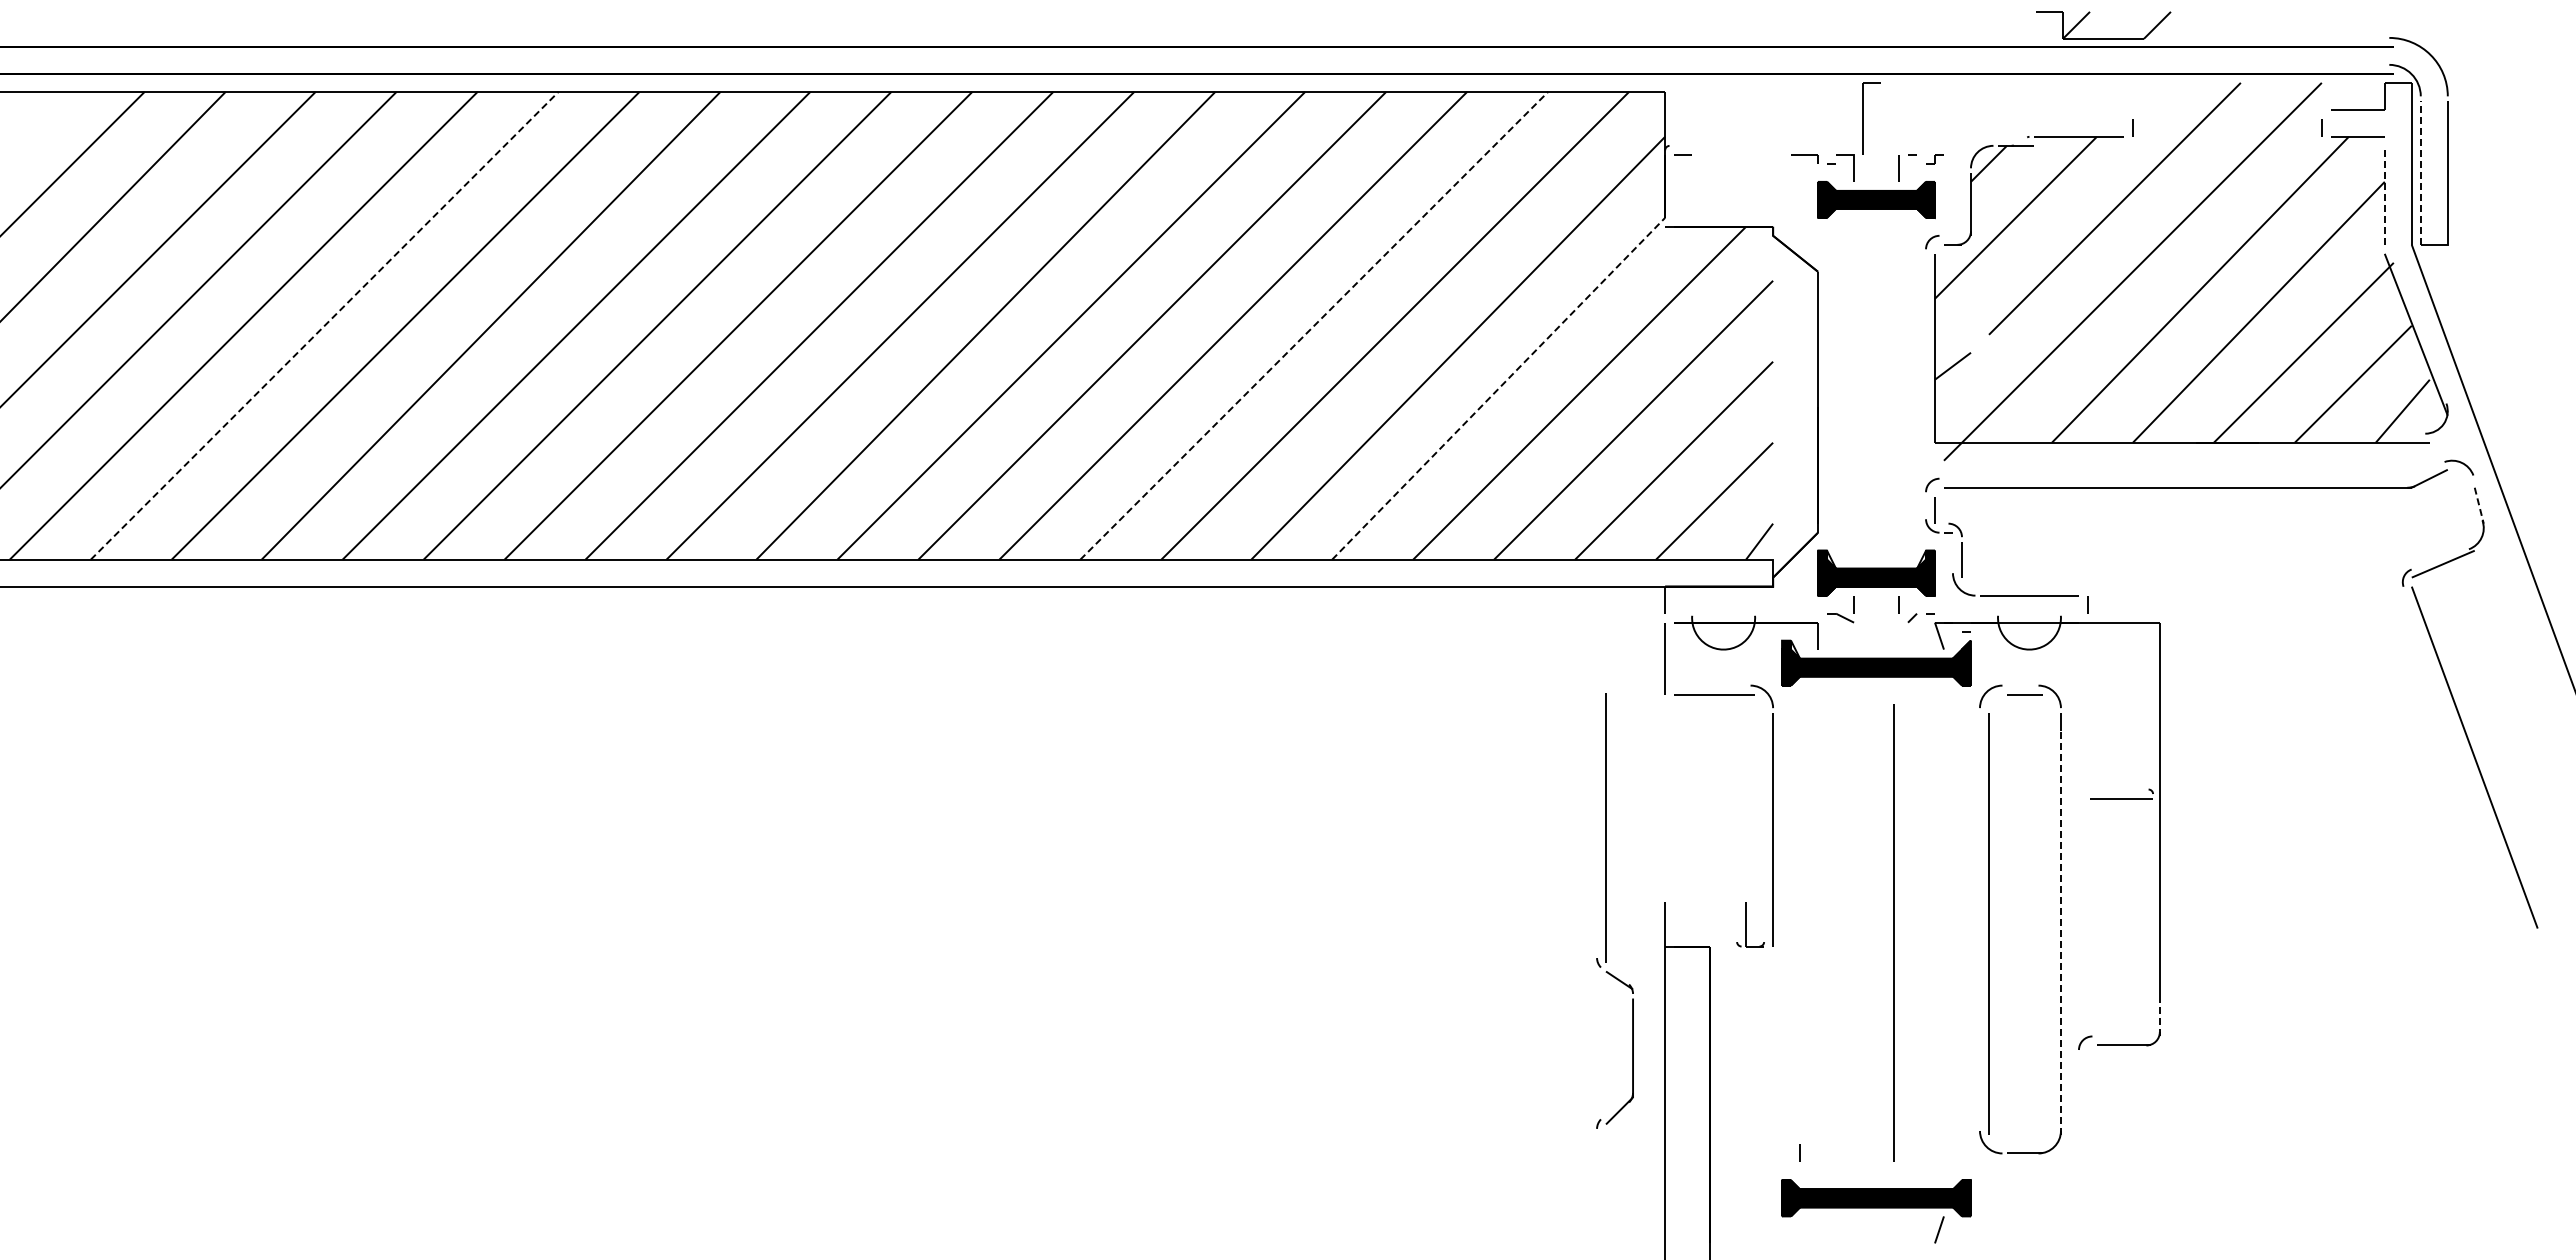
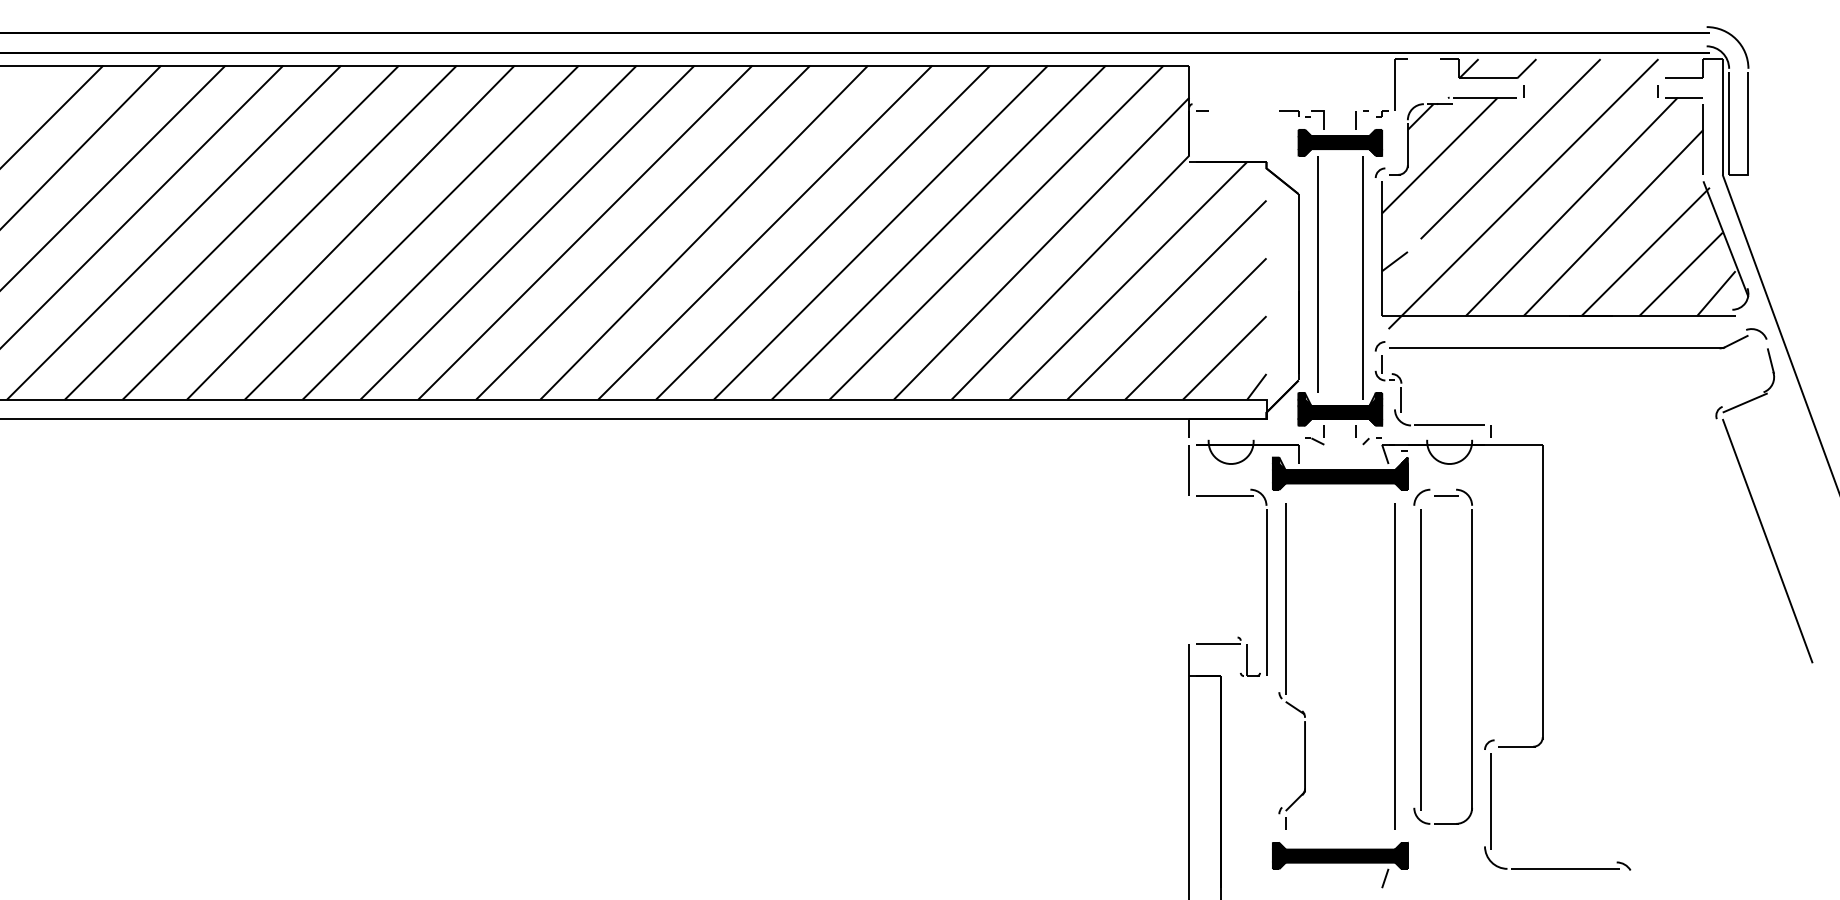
part: (2103, 38) -> (1488, 78), moved
part: (1863, 118) -> (1395, 84), moved
line: (2420, 172) -> (1728, 123), dashed -> solid
line: (2384, 194) -> (1703, 138), dashed -> solid
line: (324, 325) -> (231, 232), dashed -> solid
line: (1314, 325) -> (938, 232), dashed -> solid
line: (1844, 384) -> (1317, 274), added
line: (1498, 388) -> (1070, 277), dashed -> solid
line: (1907, 388) -> (1362, 277), added
line: (2479, 505) -> (1771, 361), dashed -> solid
part: (2121, 793) -> (1218, 640), moved
part: (1606, 910) -> (1286, 658), moved
line: (1893, 932) -> (1394, 666), moved
line: (2060, 932) -> (1471, 666), dashed -> solid
line: (2159, 1018) -> (1542, 727), dashed -> solid
part: (2180, 1215) -> (1557, 868), added

